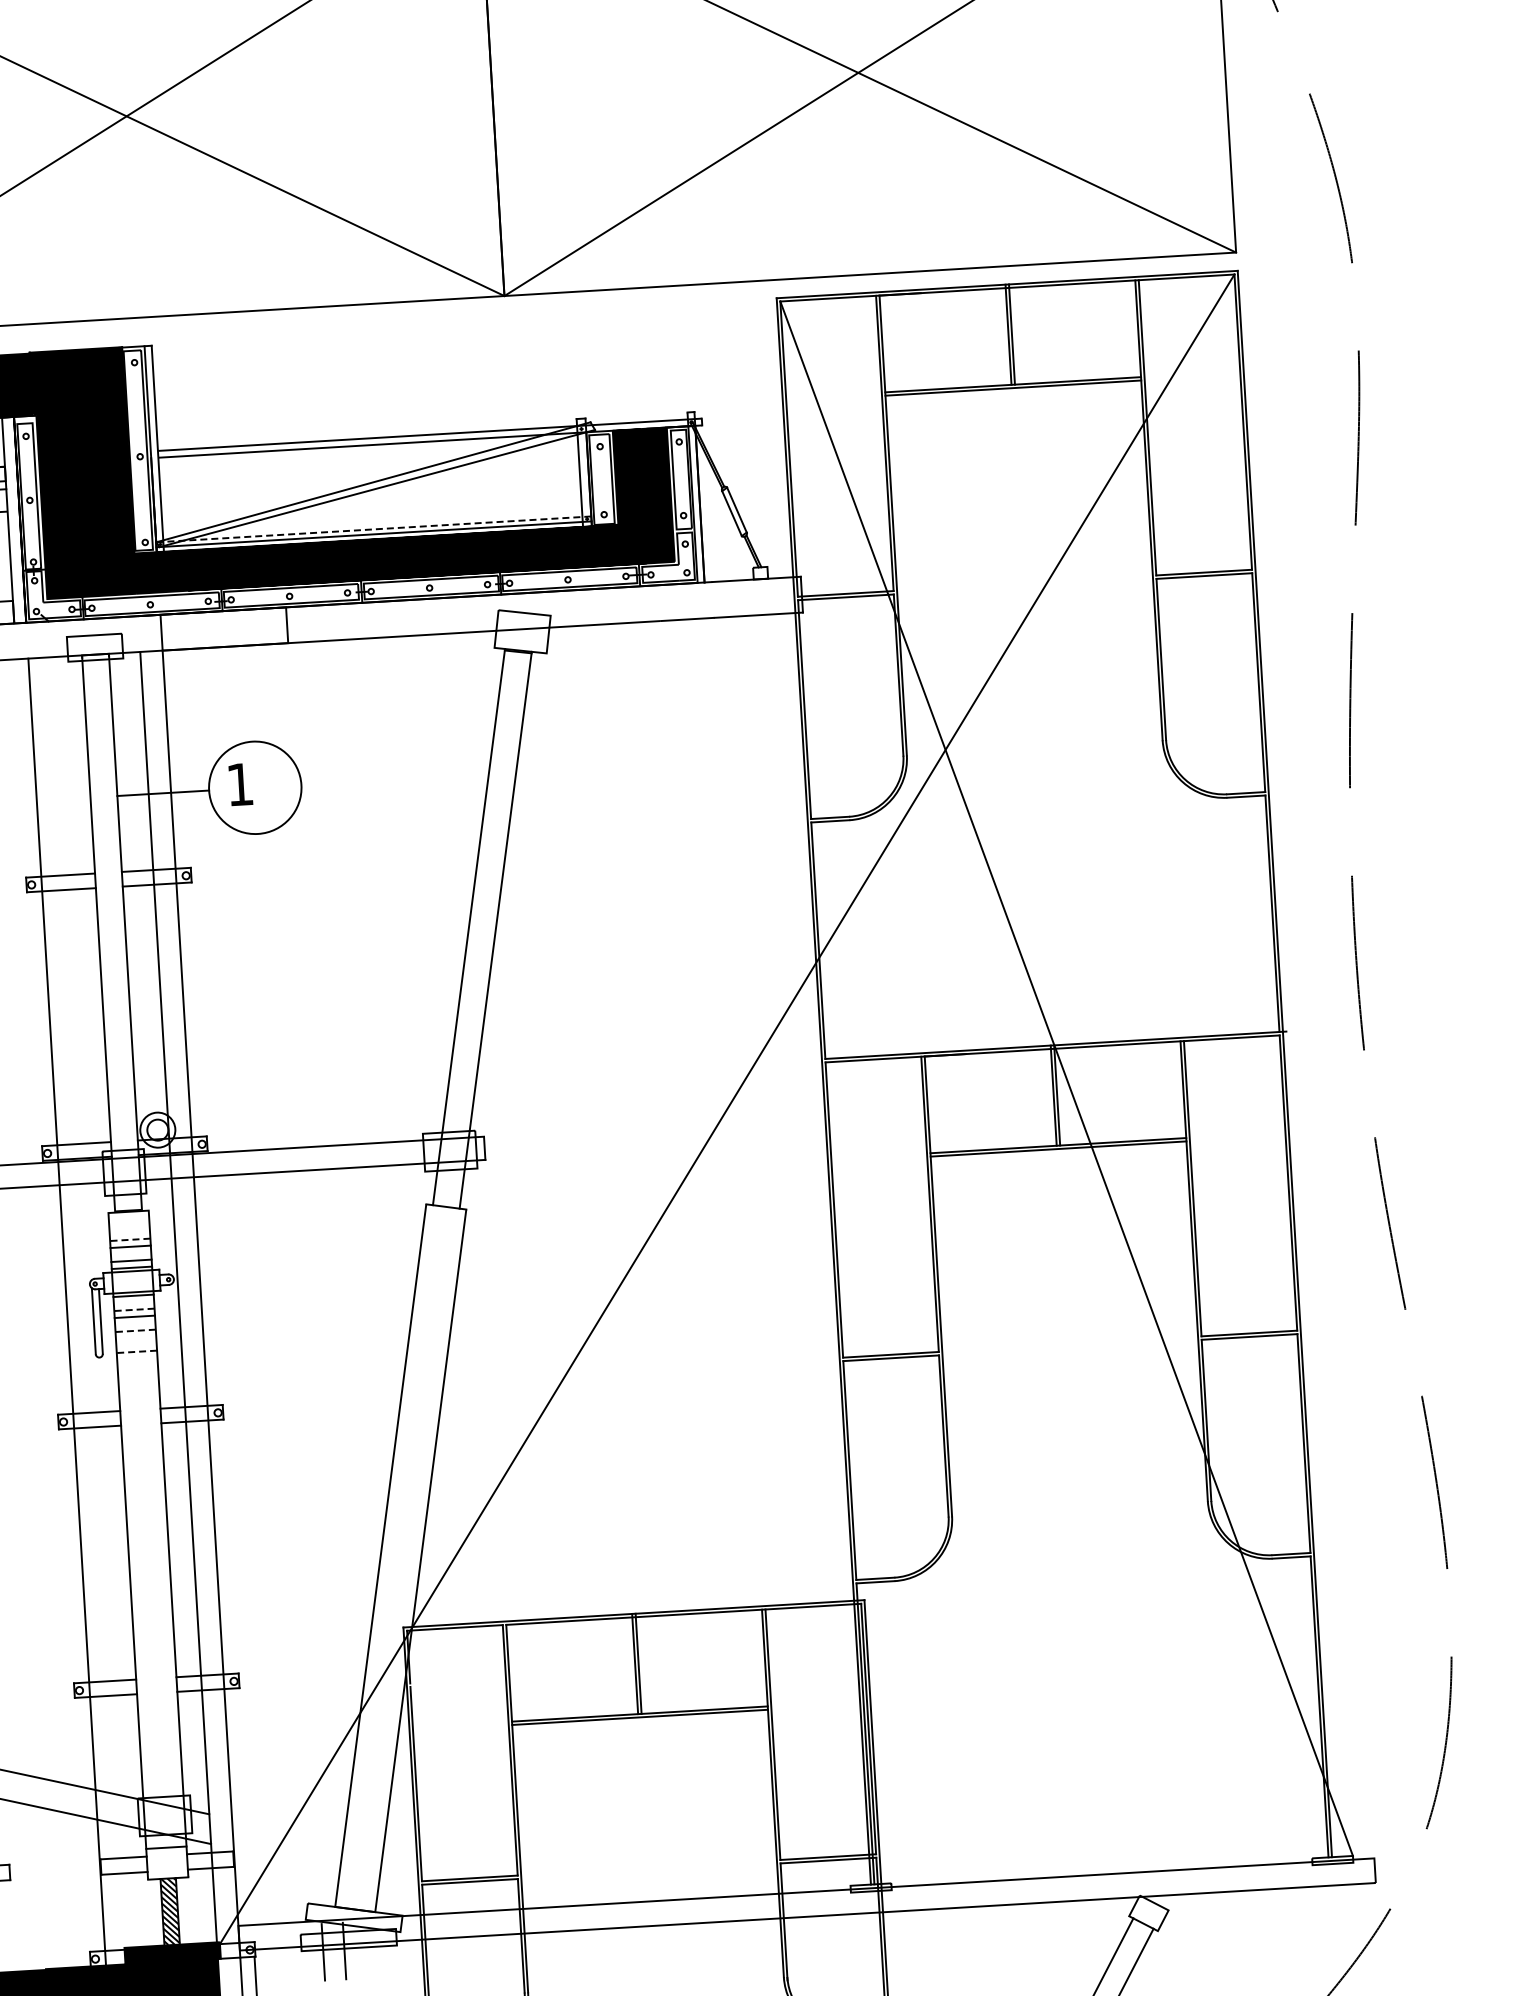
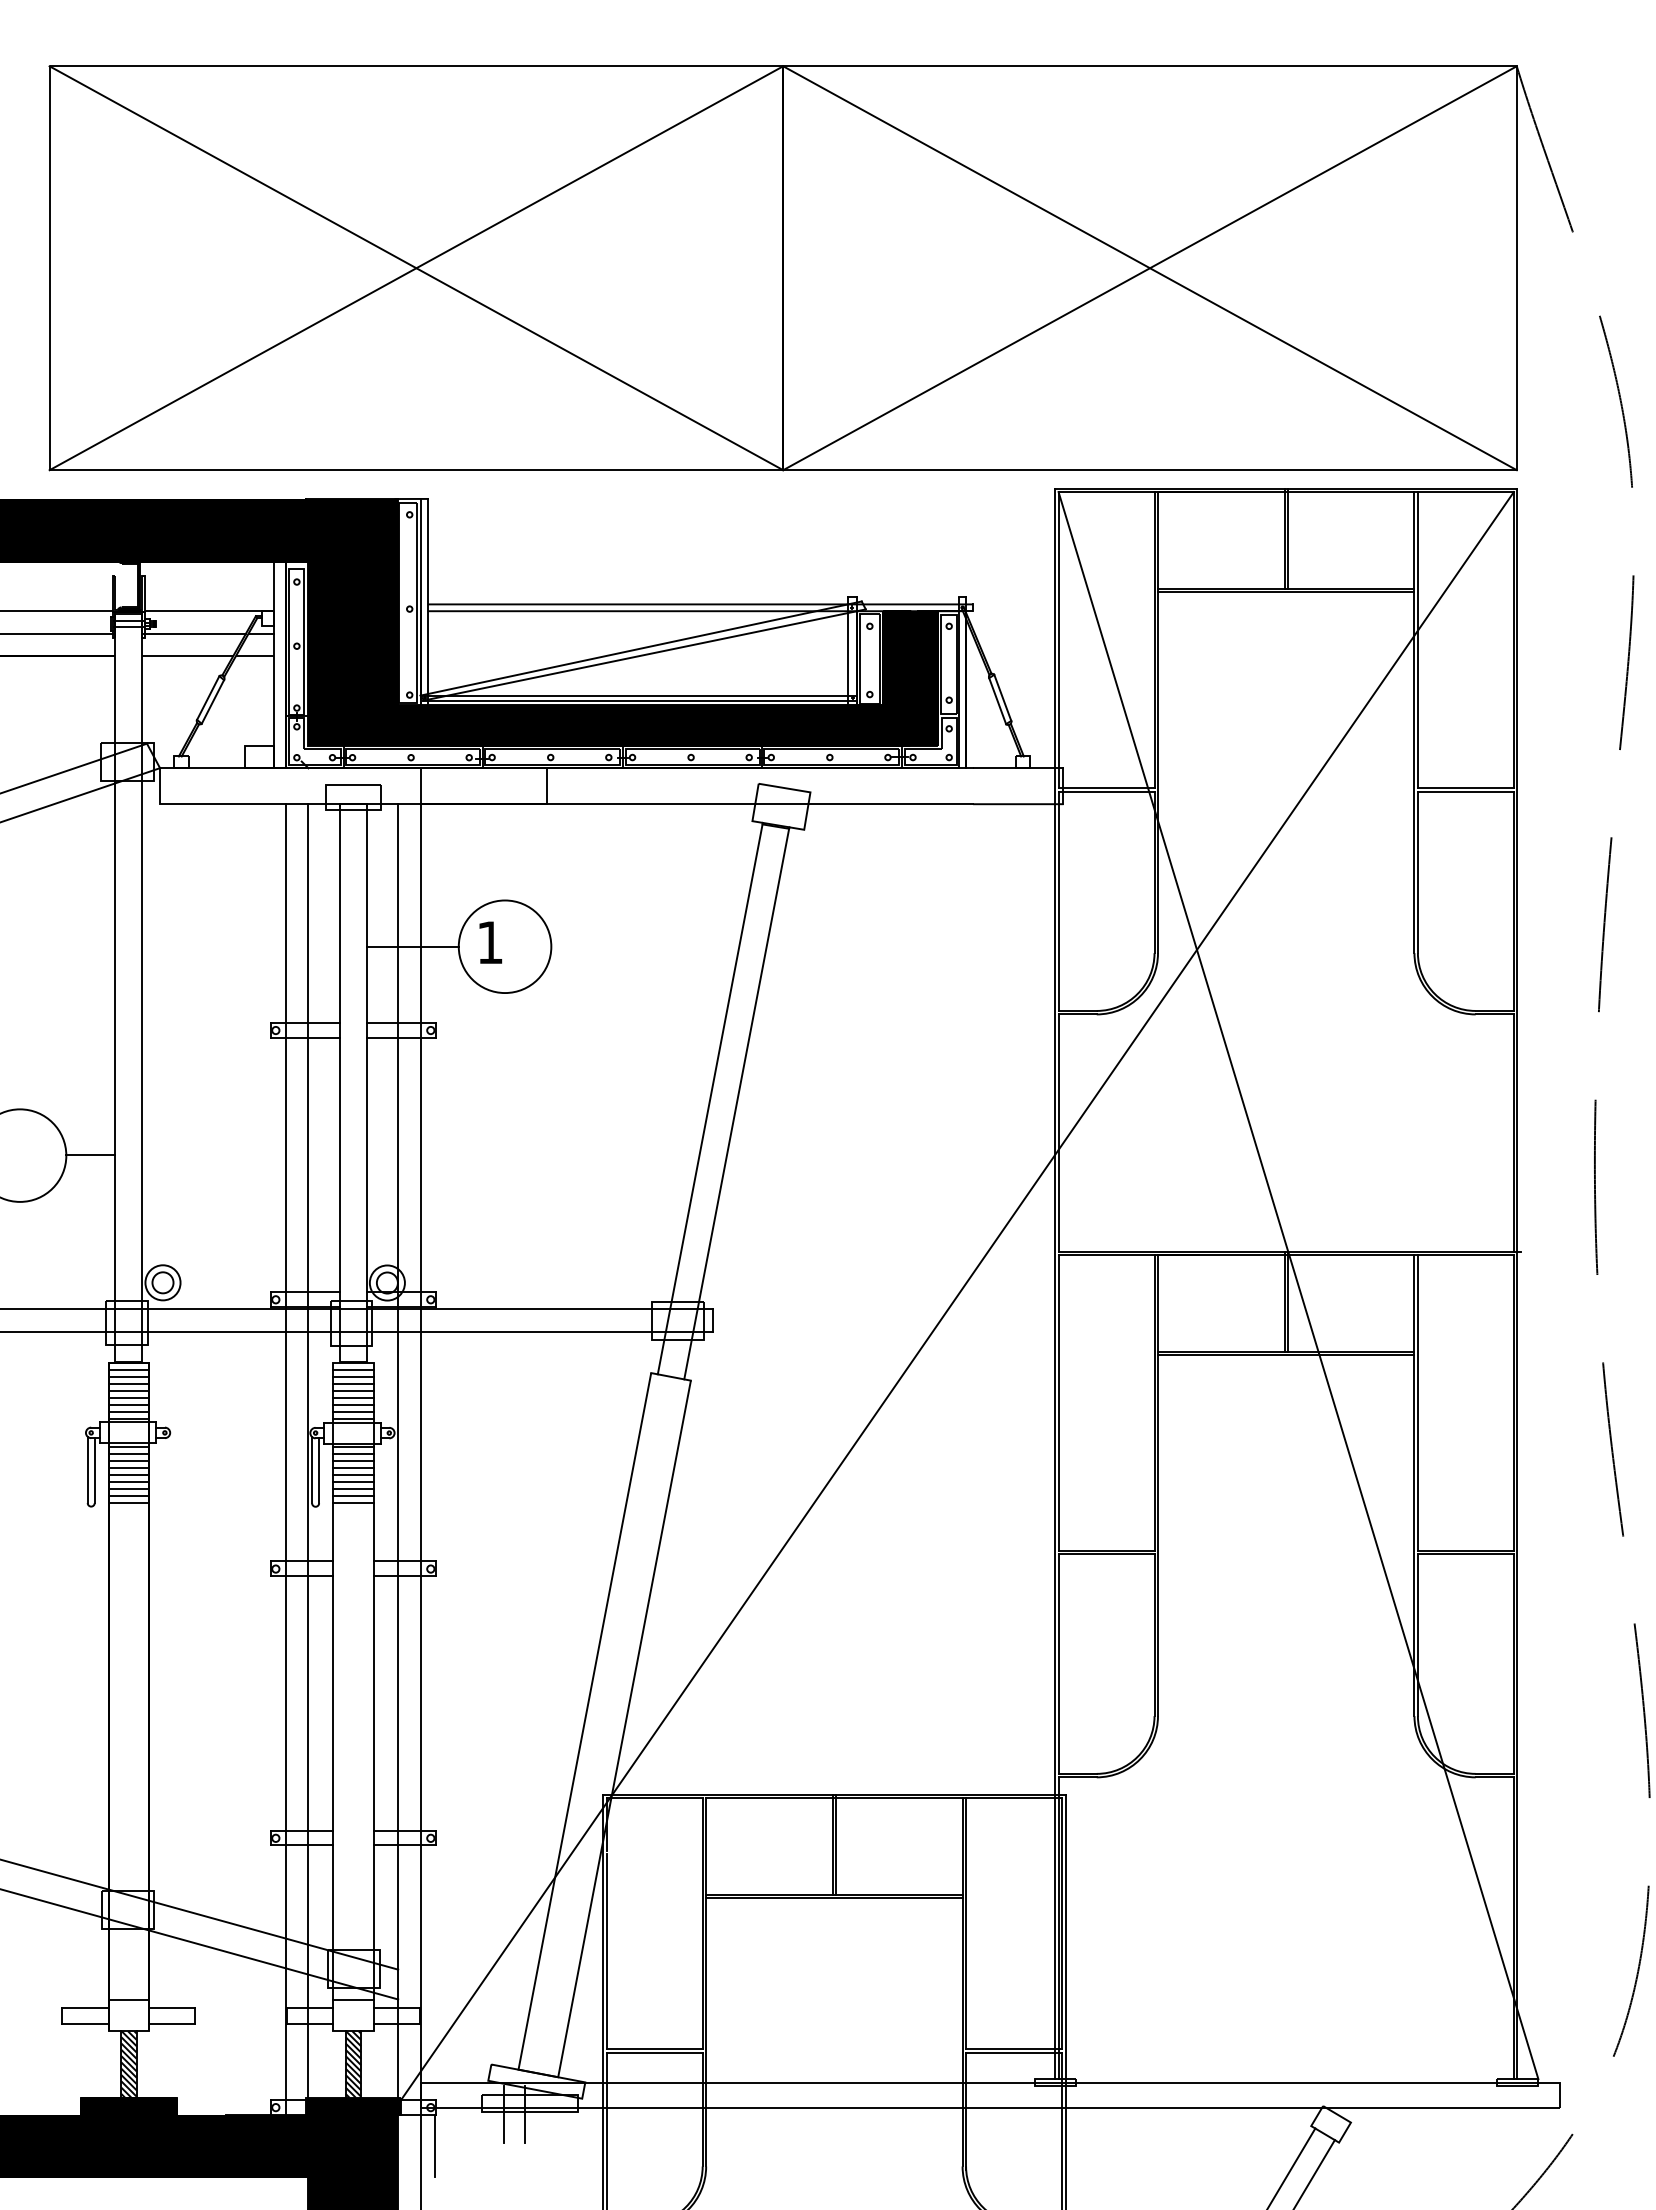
line: (373, 529) -> (638, 695), dashed -> solid
line: (129, 1218) -> (353, 1369), added
line: (129, 1225) -> (353, 1376), added
line: (130, 1232) -> (353, 1383), added
line: (129, 1239) -> (352, 1390), dashed -> solid
line: (131, 1254) -> (353, 1405), added
line: (89, 1302) -> (308, 1451), added
line: (134, 1303) -> (353, 1454), added
line: (133, 1310) -> (352, 1461), dashed -> solid
line: (135, 1324) -> (353, 1475), added
line: (134, 1331) -> (352, 1482), dashed -> solid
line: (136, 1338) -> (353, 1489), added
line: (136, 1345) -> (353, 1496), added
line: (136, 1352) -> (352, 1503), dashed -> solid

